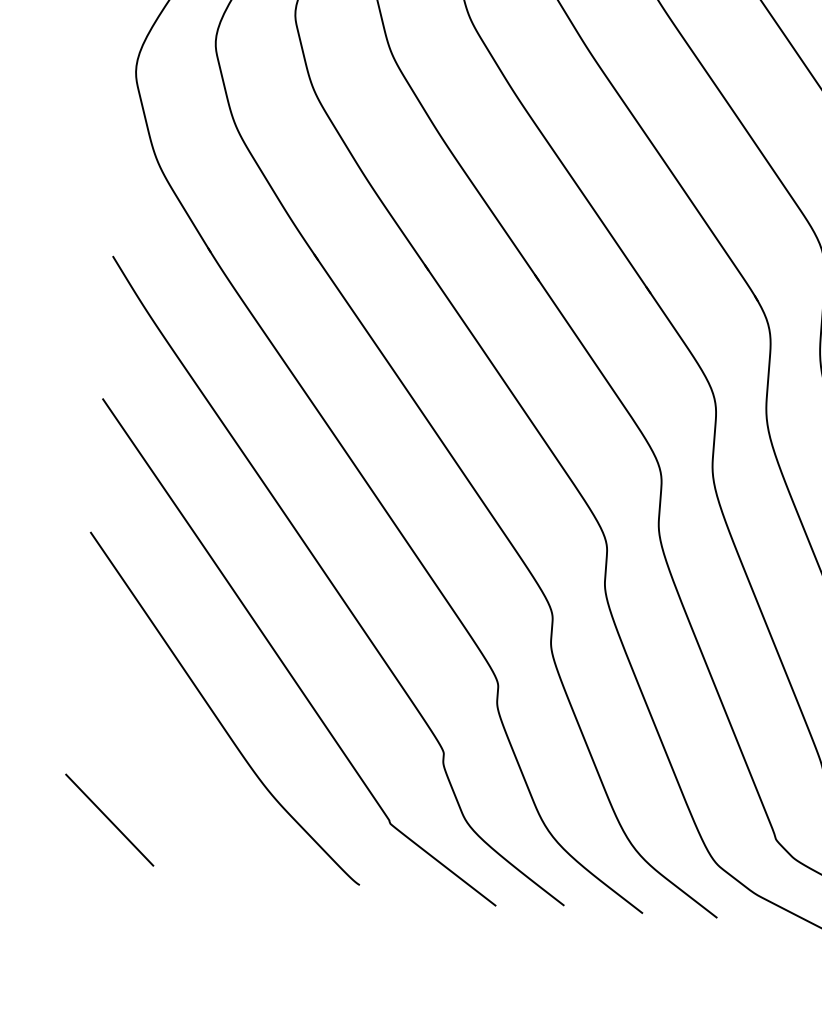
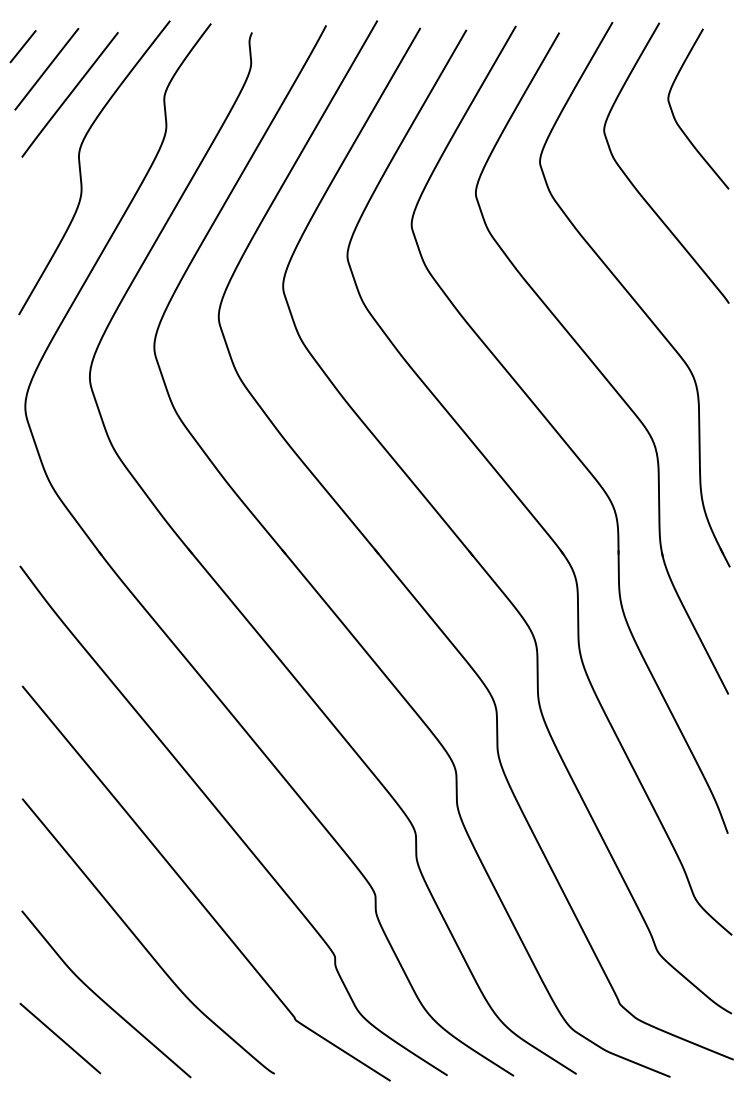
curve: (164, 778) -> (103, 999), added

